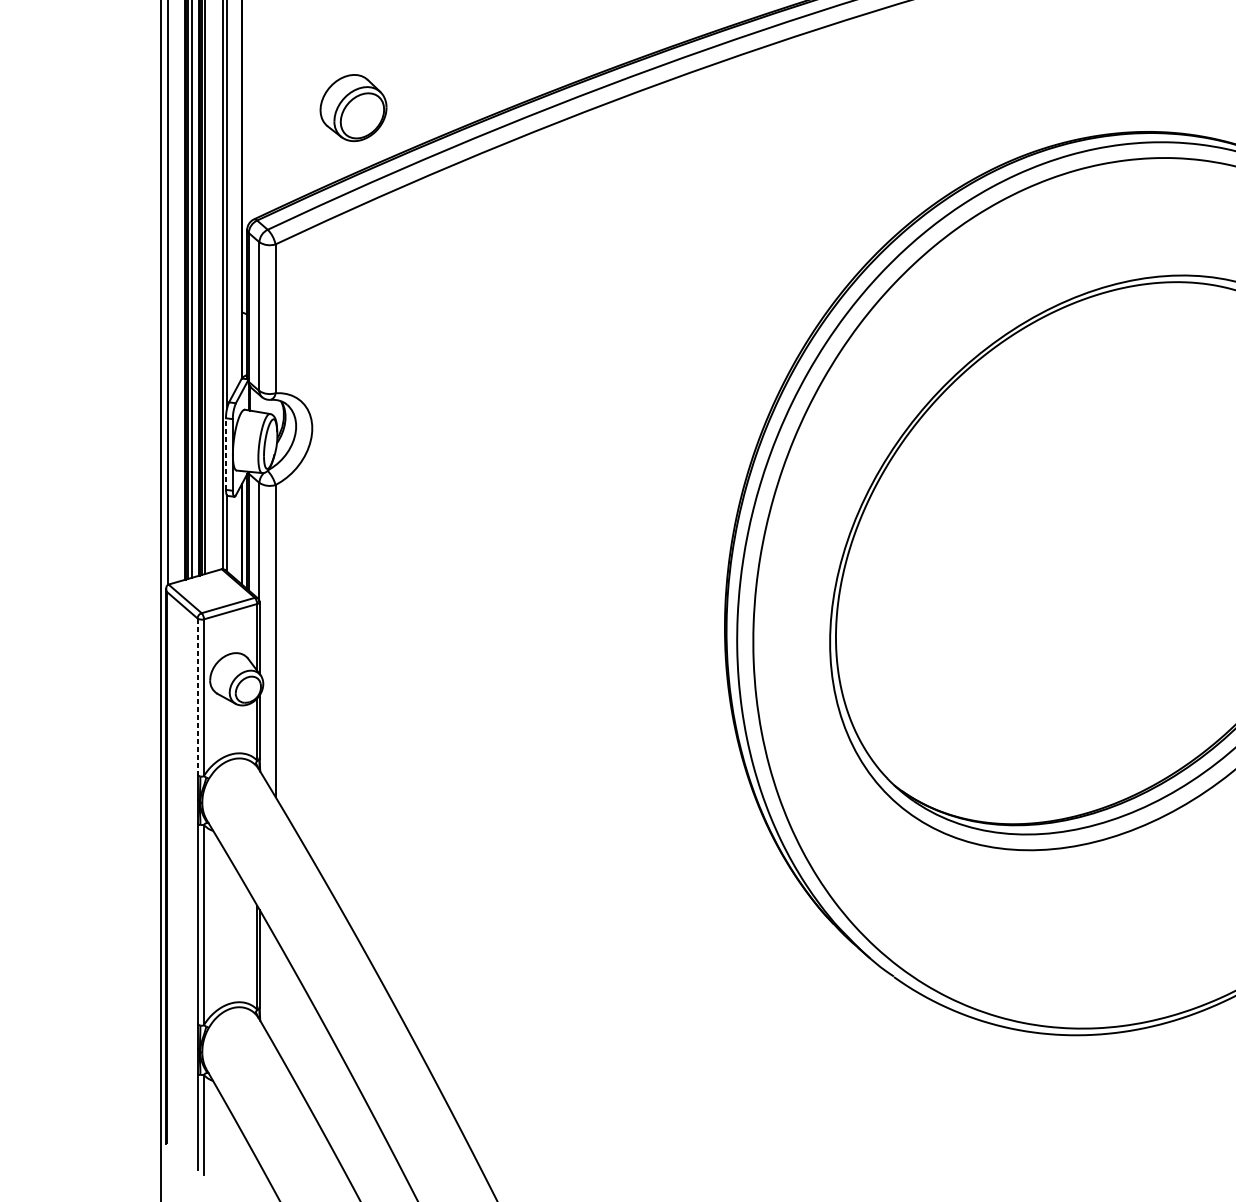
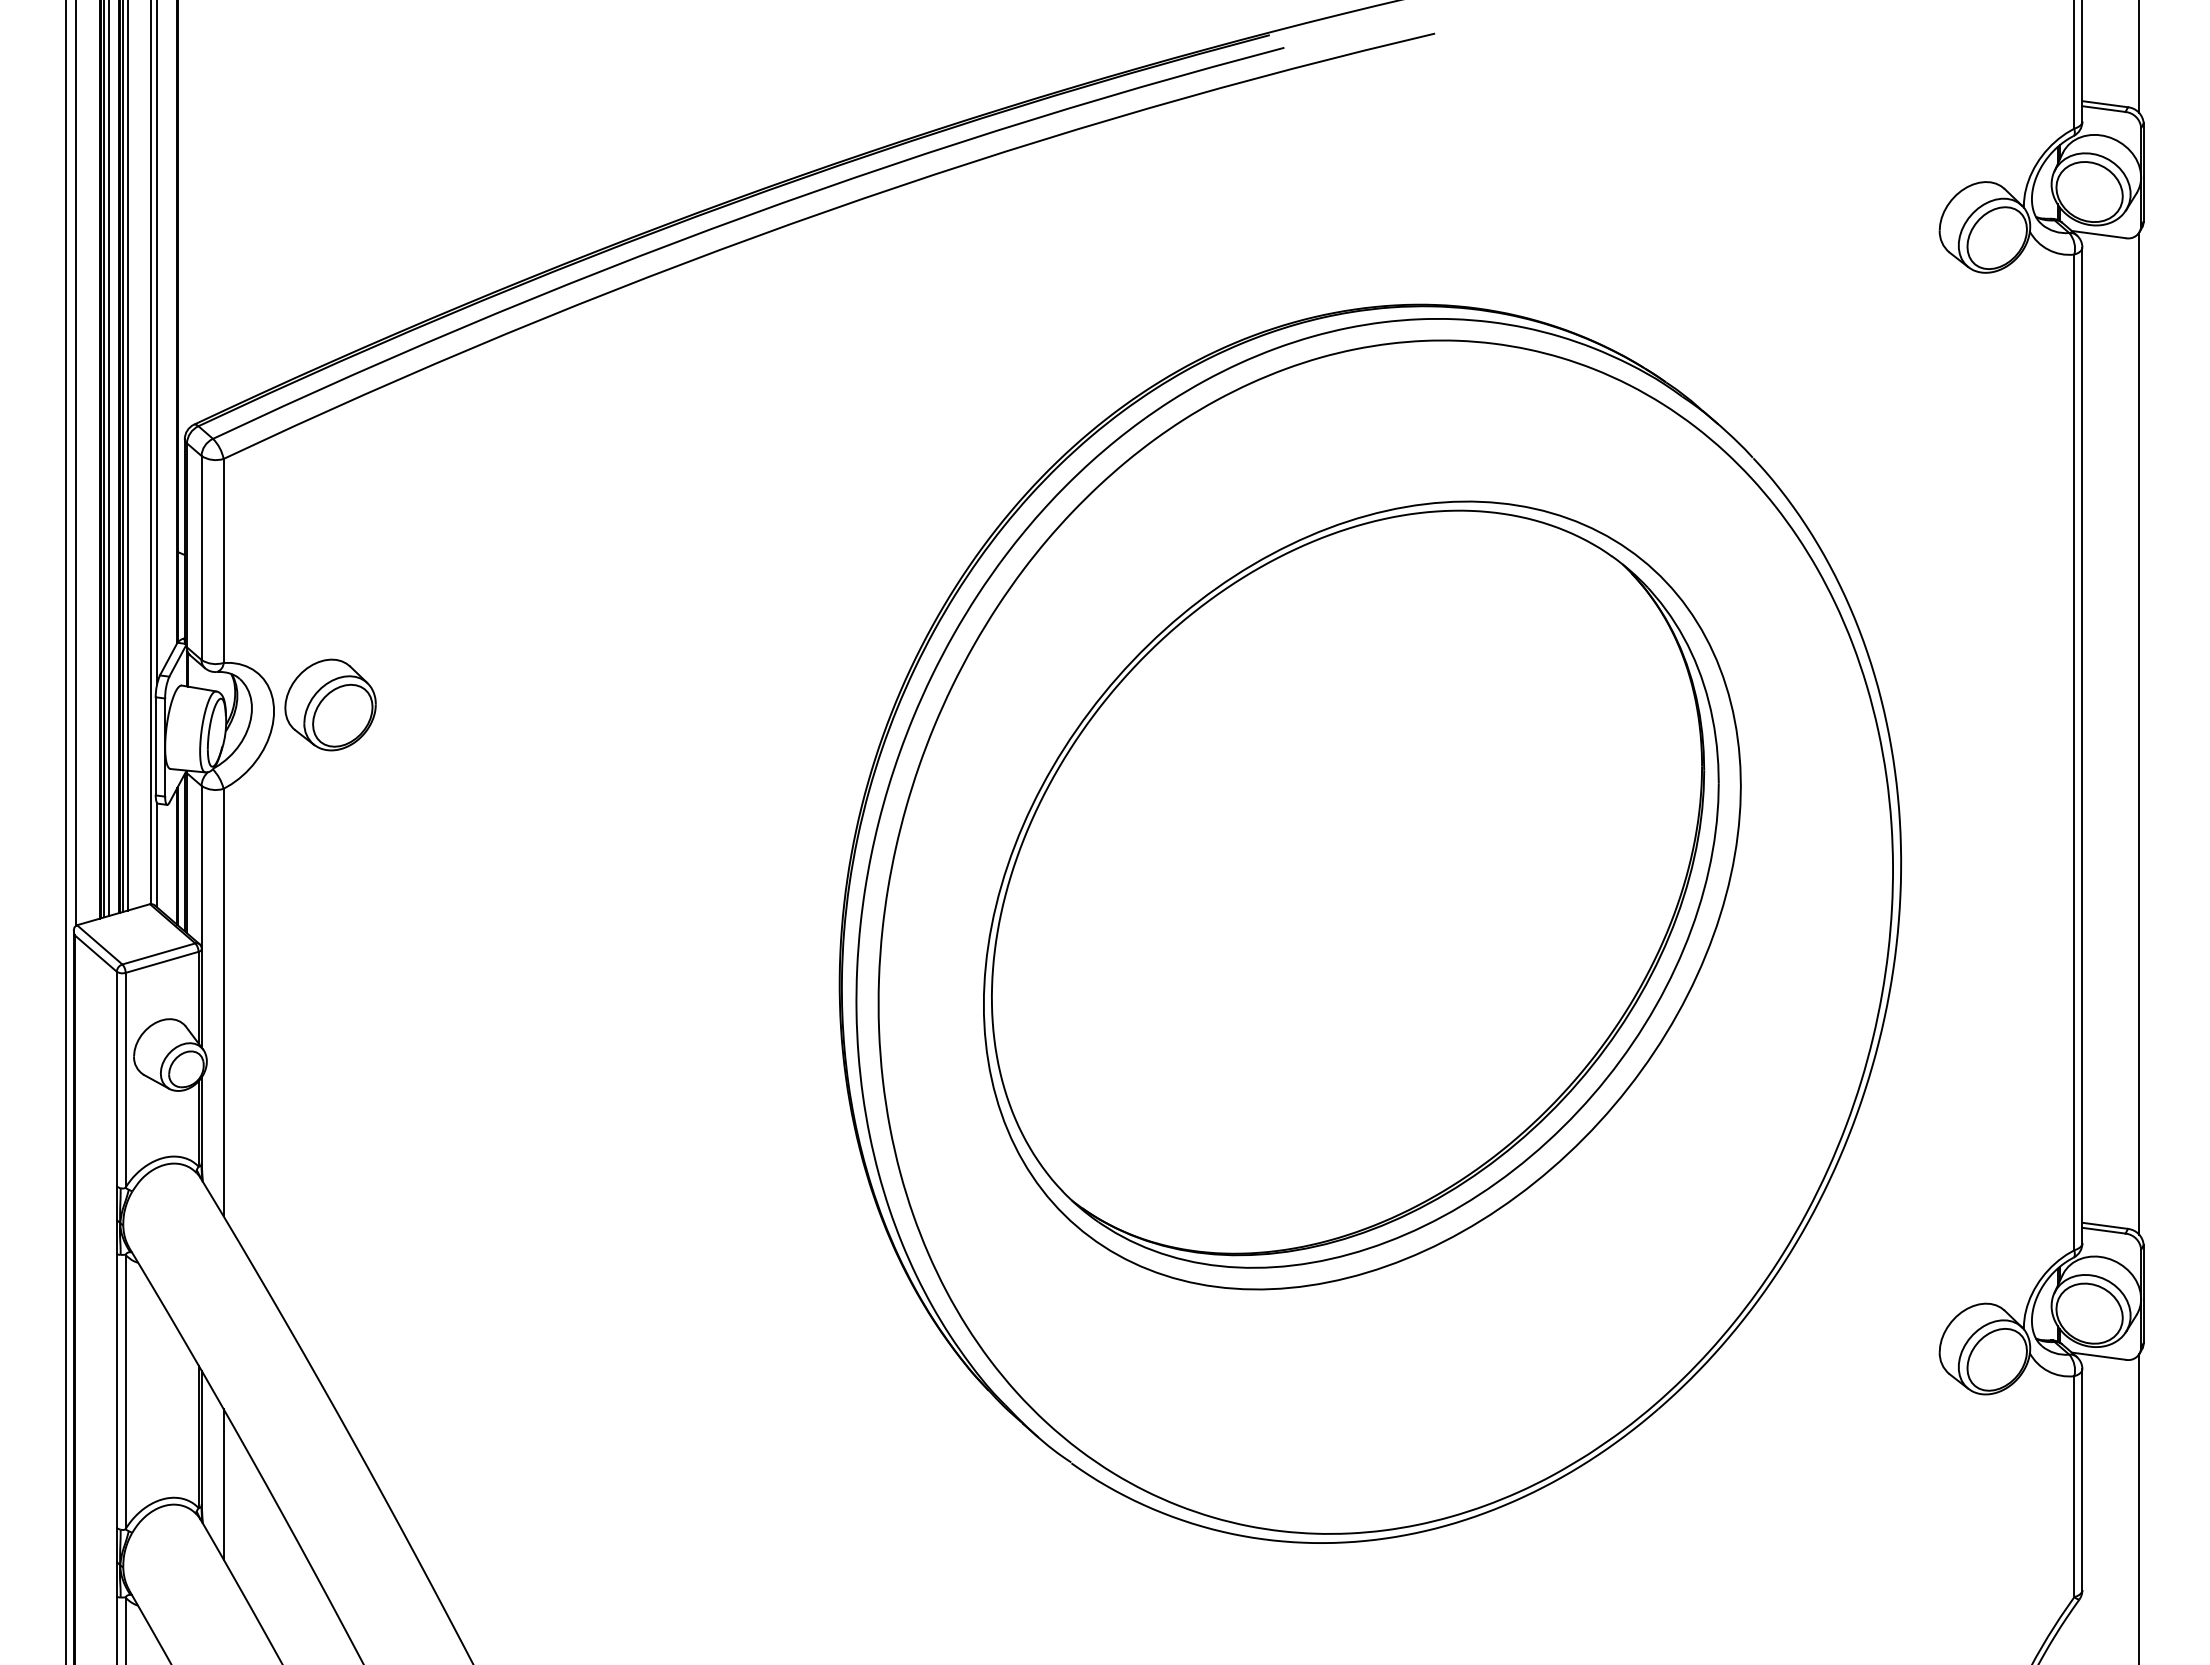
part: (353, 107) -> (330, 704), moved
line: (225, 453) -> (155, 745), dashed -> solid
line: (197, 697) -> (116, 1079), dashed -> solid
line: (275, 992) -> (223, 1484), added

